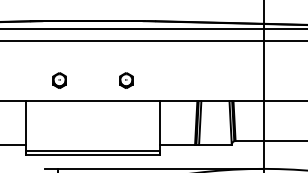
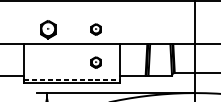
part: (59, 80) -> (48, 29), size x1.6
part: (126, 126) -> (96, 62), added
line: (92, 150) -> (71, 79), solid -> dashed

